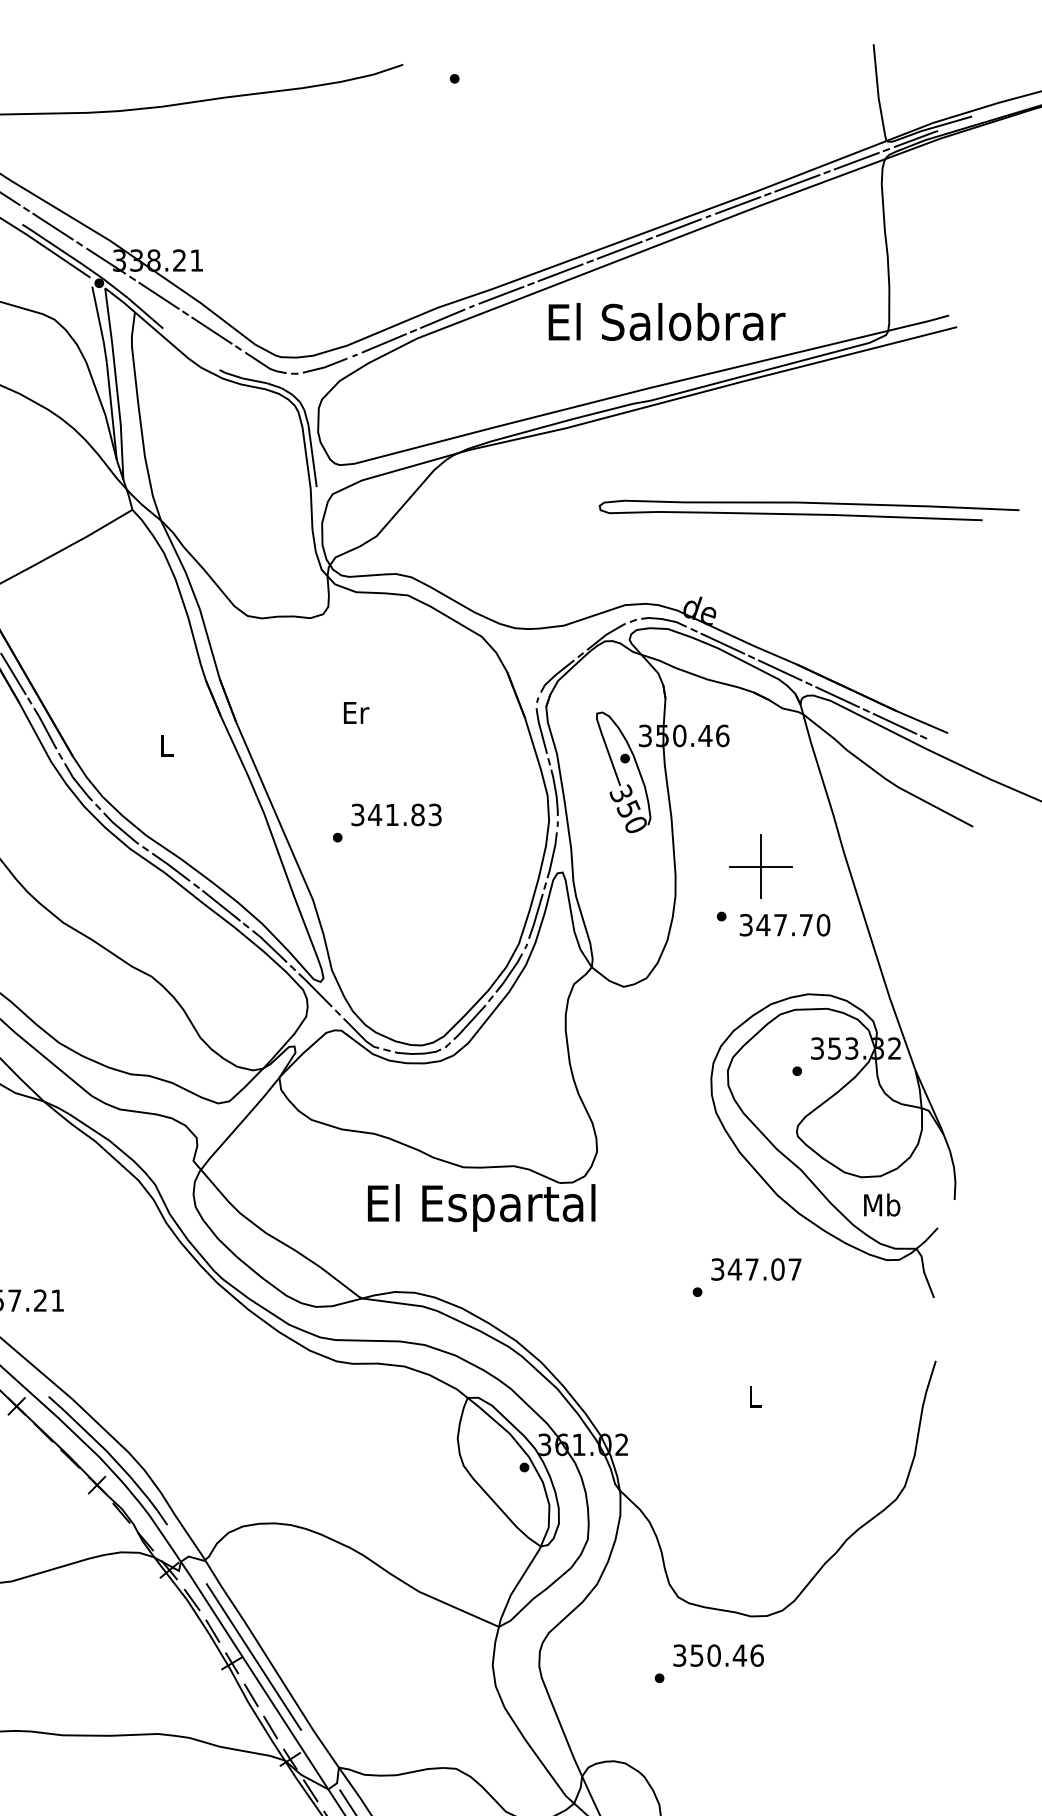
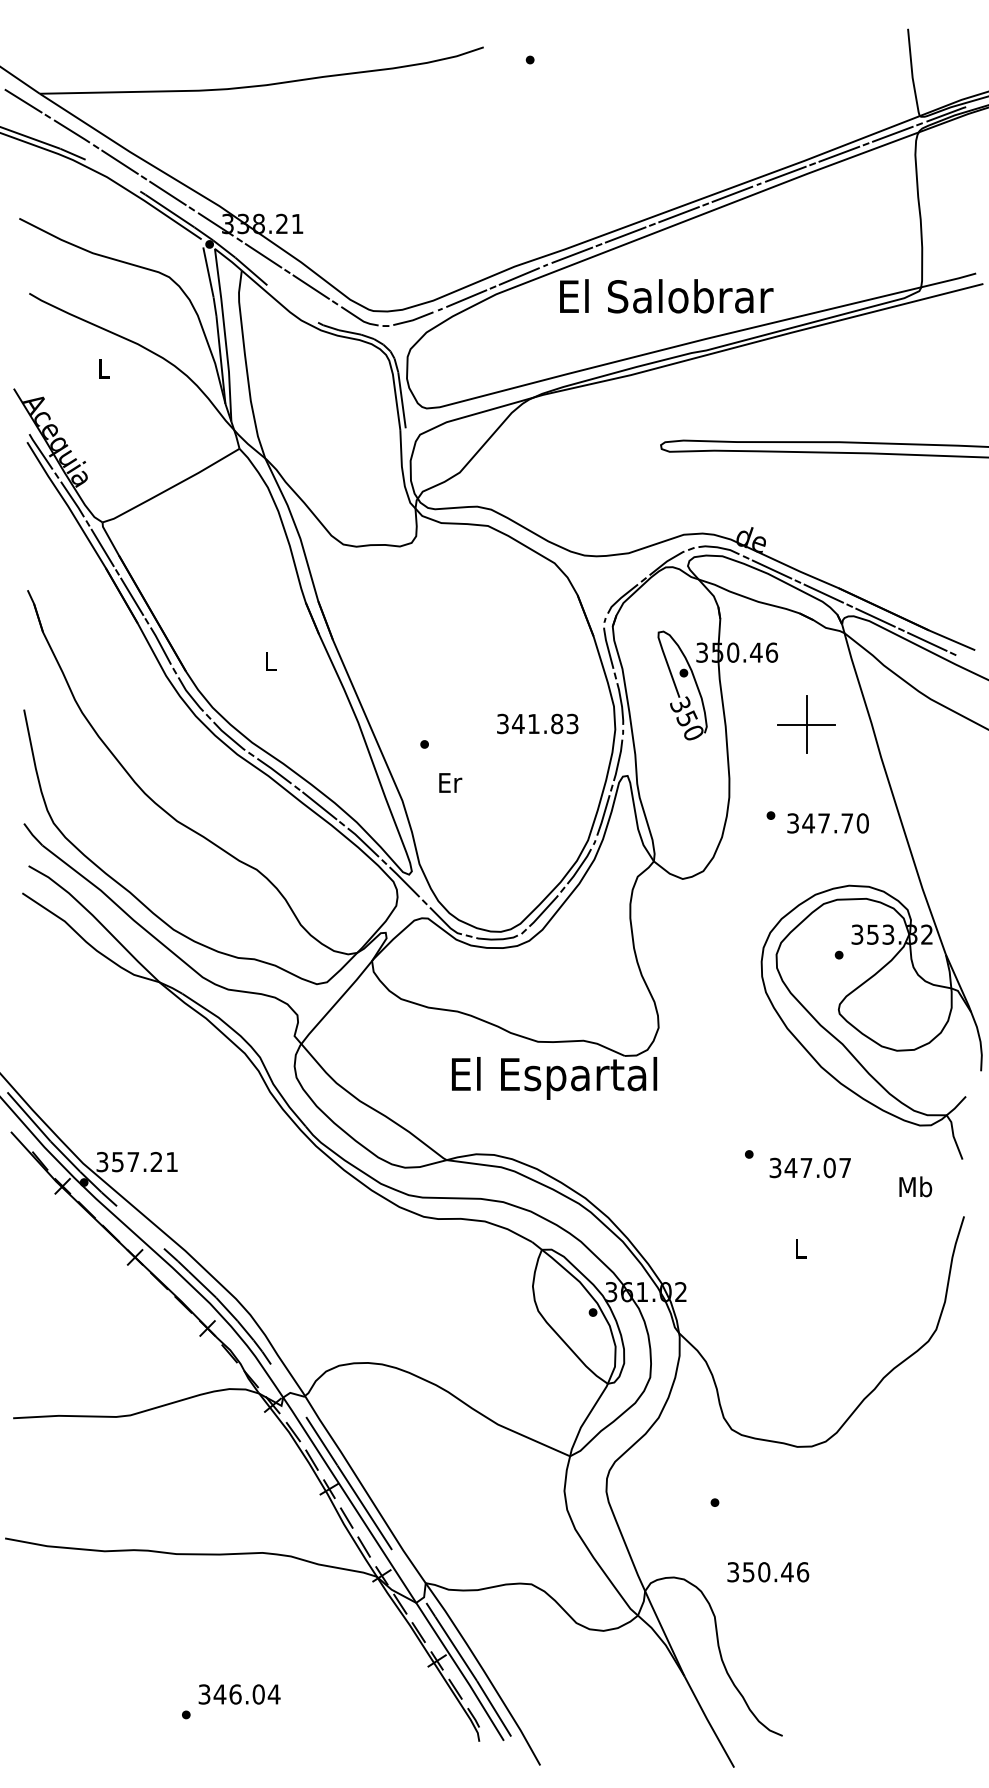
text: (666, 322) -> (666, 296), moved
text: (356, 712) -> (450, 782), moved
text: (396, 814) -> (537, 723), moved
part: (761, 866) -> (806, 724), moved
text: (881, 1204) -> (915, 1186), moved
text: (755, 1268) -> (809, 1167), moved
text: (718, 1655) -> (768, 1572), moved

